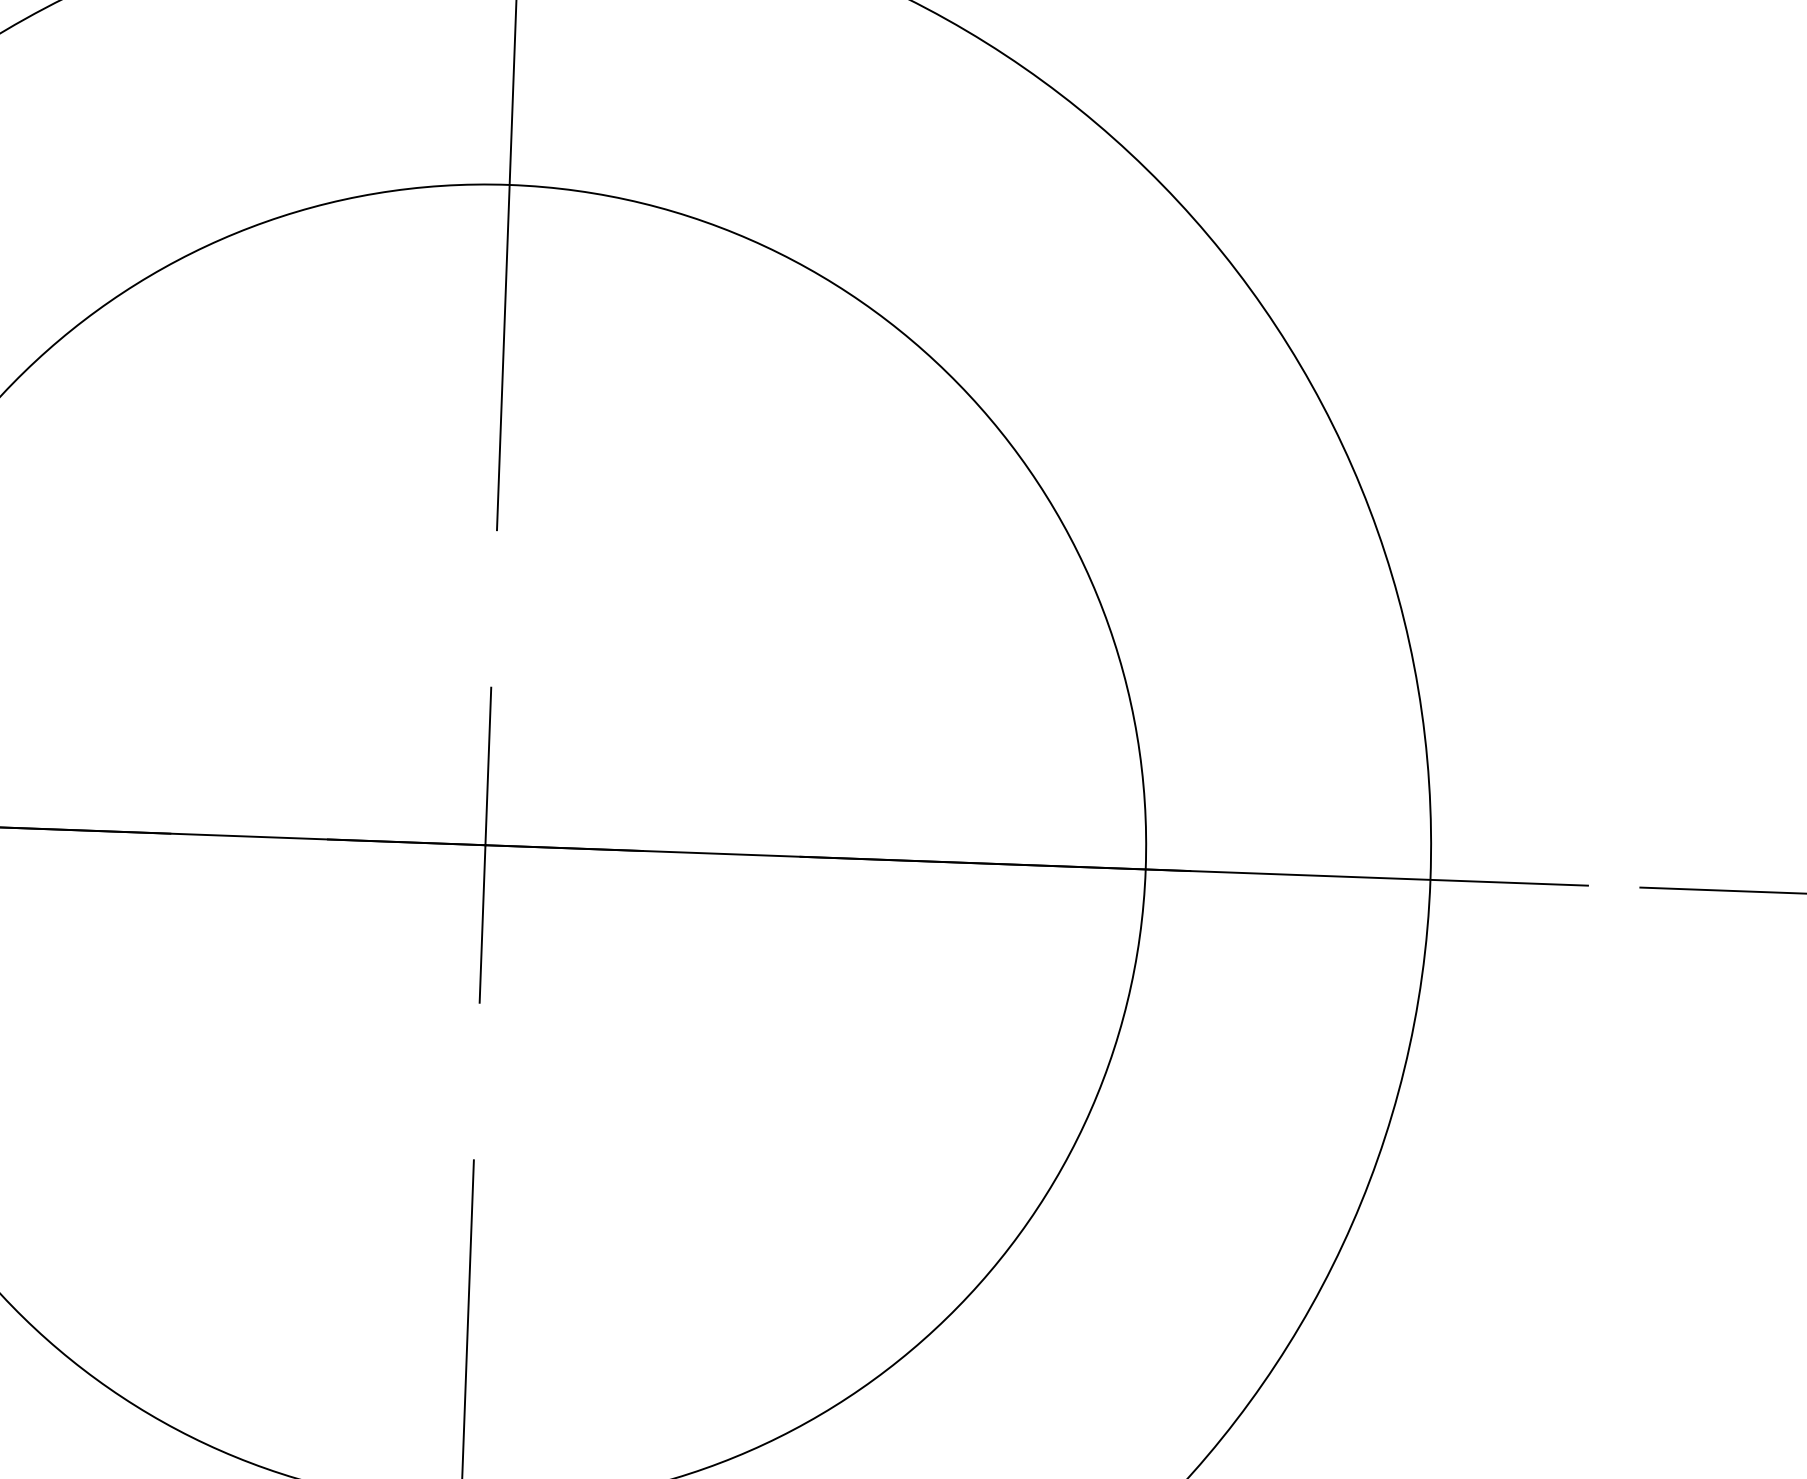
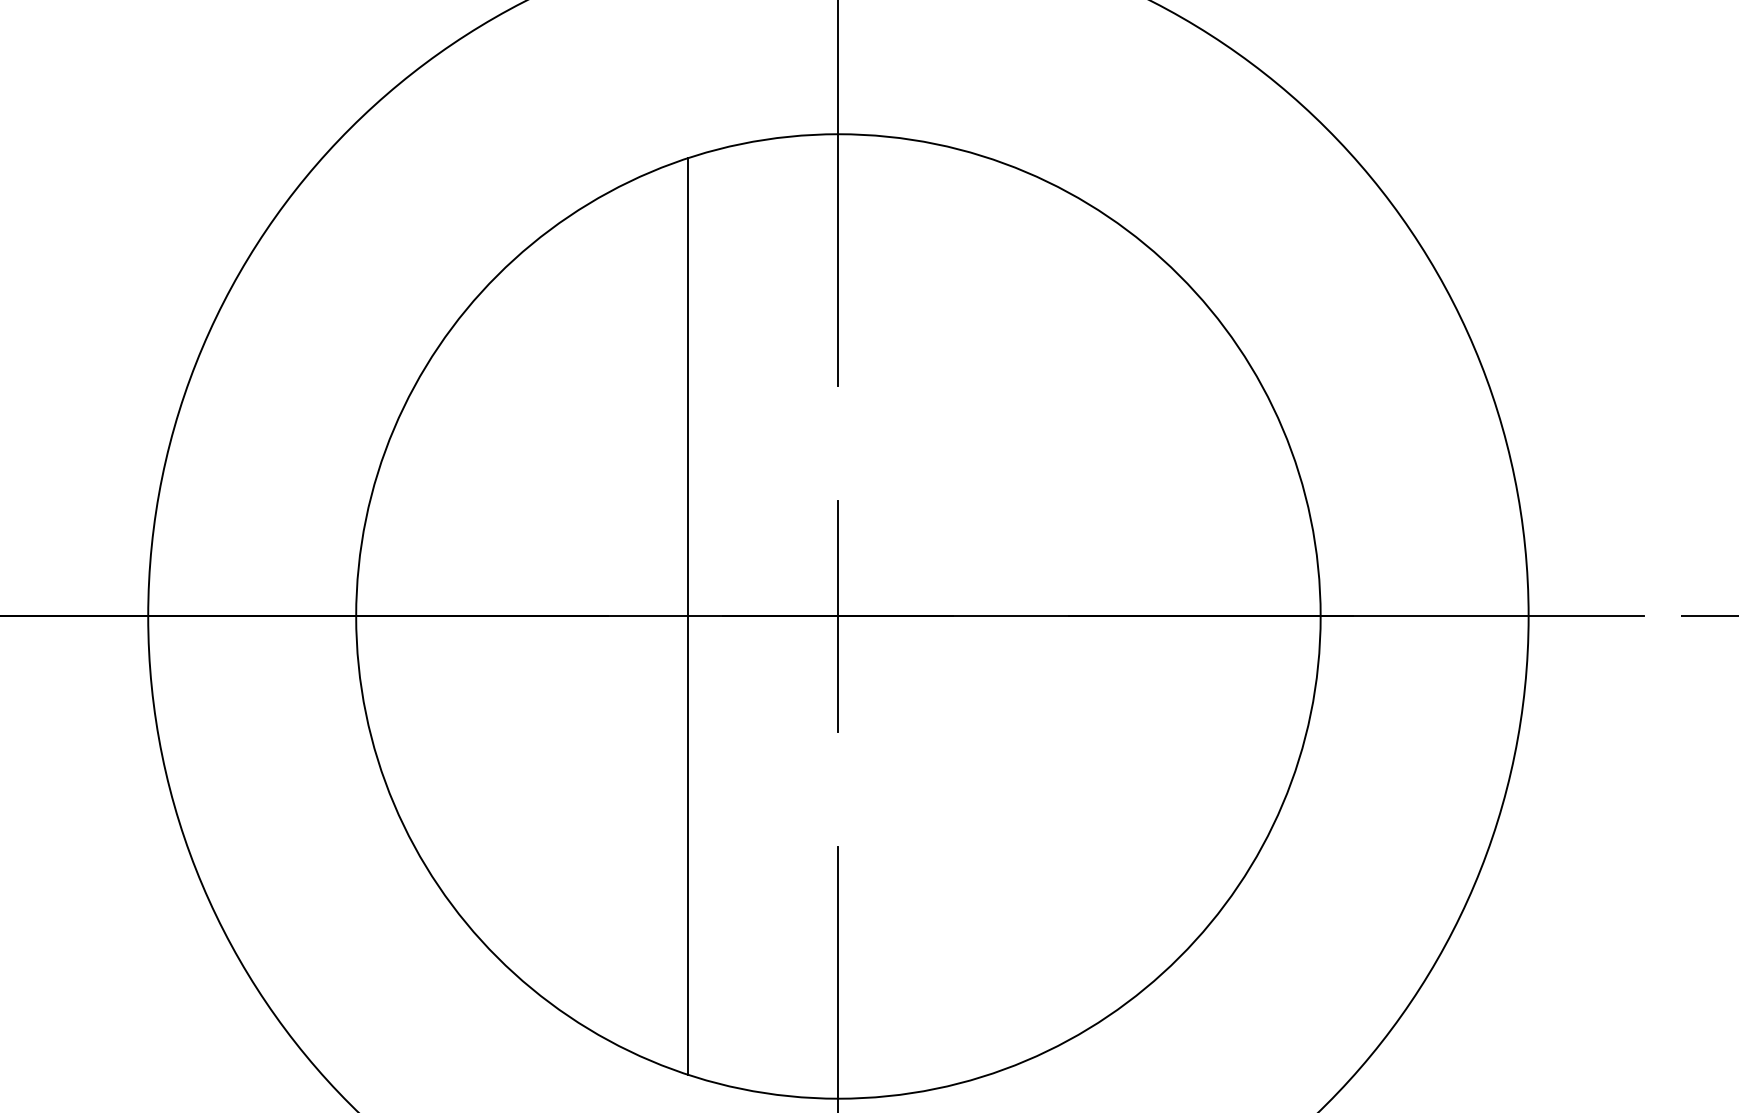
line: (280, 837) -> (688, 616), added

